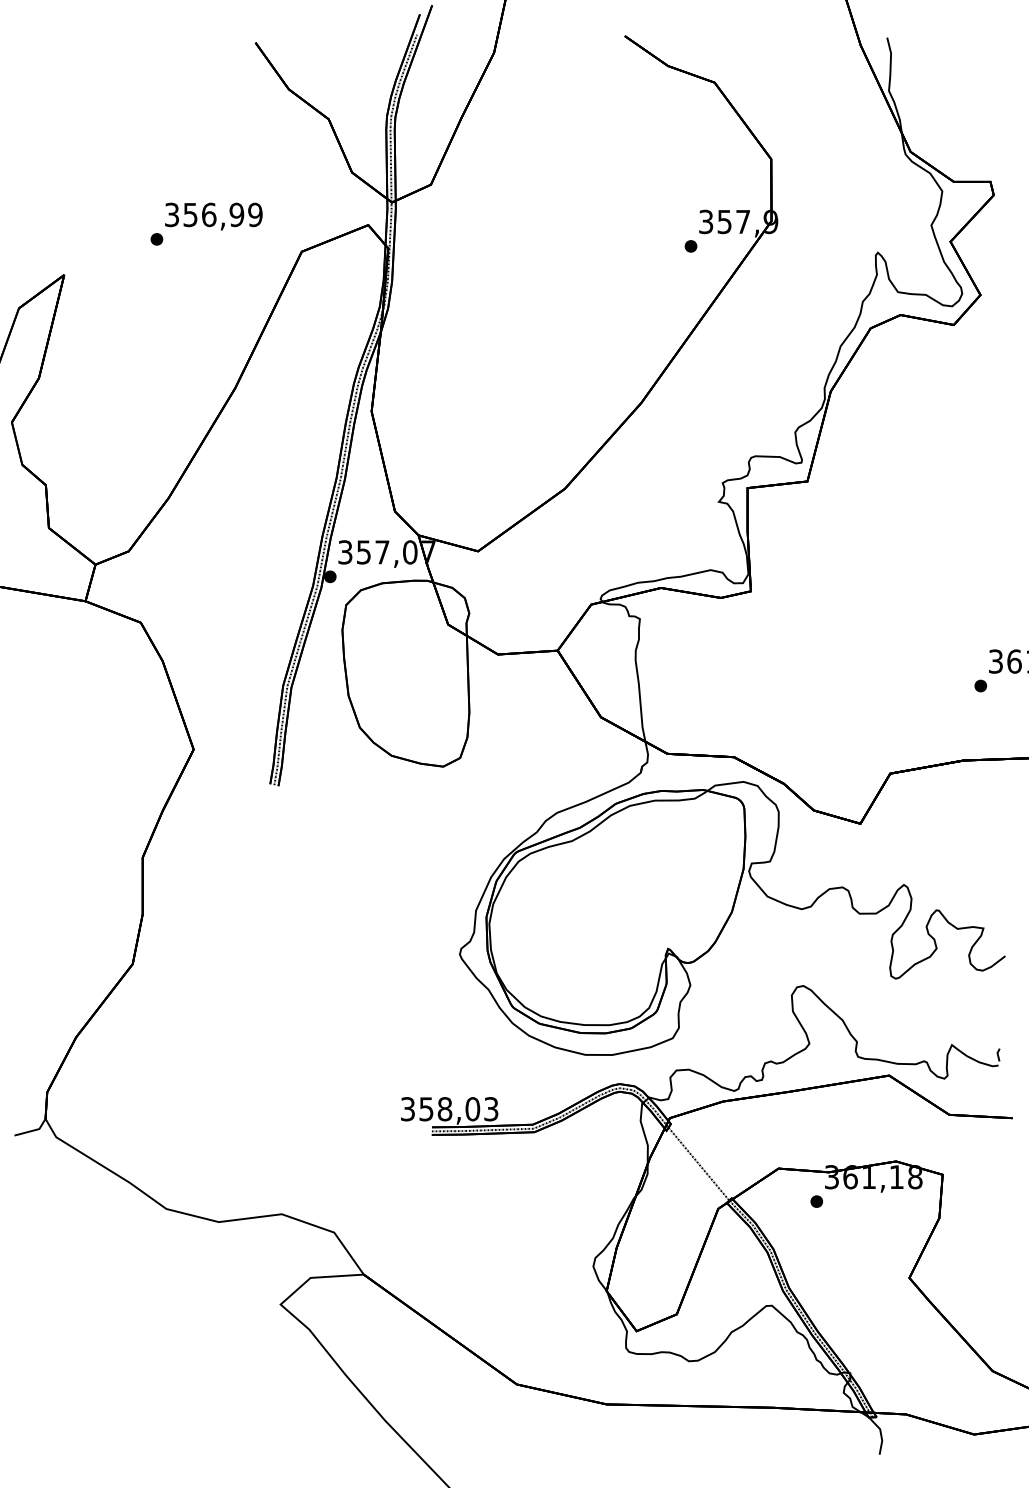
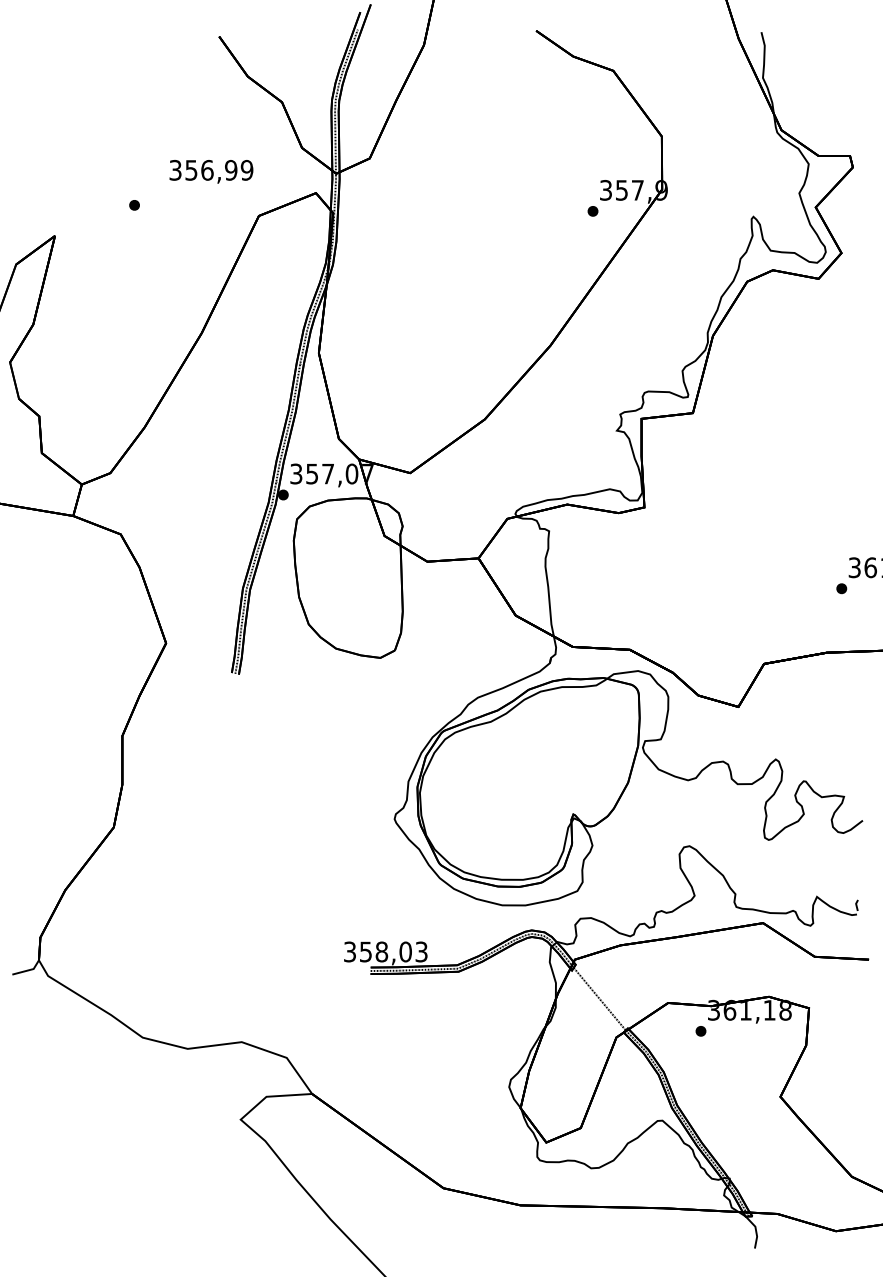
text: (213, 216) -> (211, 171), moved

